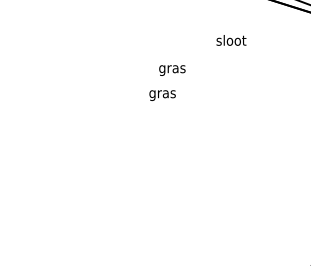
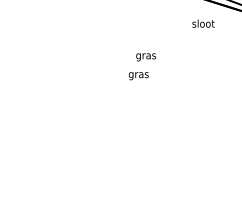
text: (231, 40) -> (203, 23), moved

